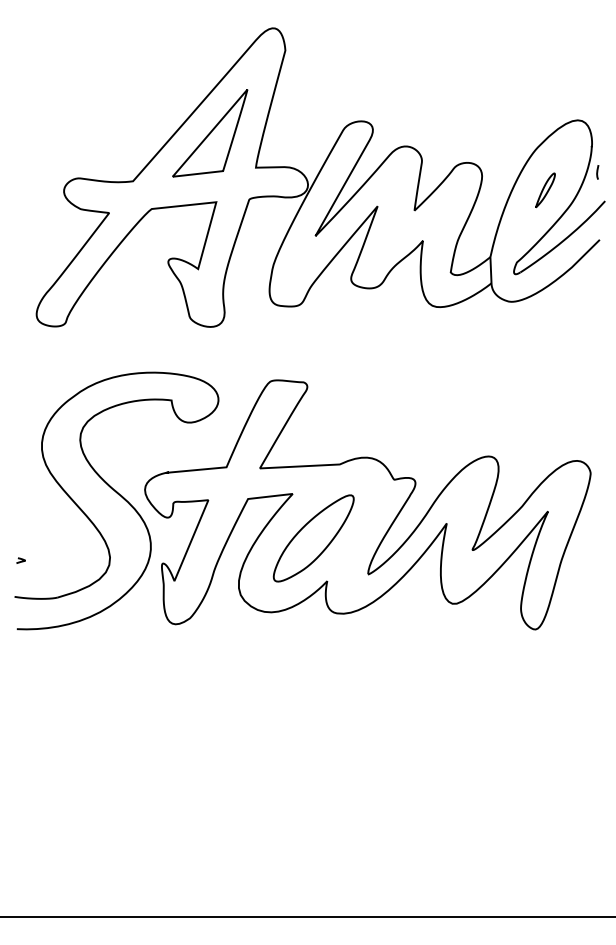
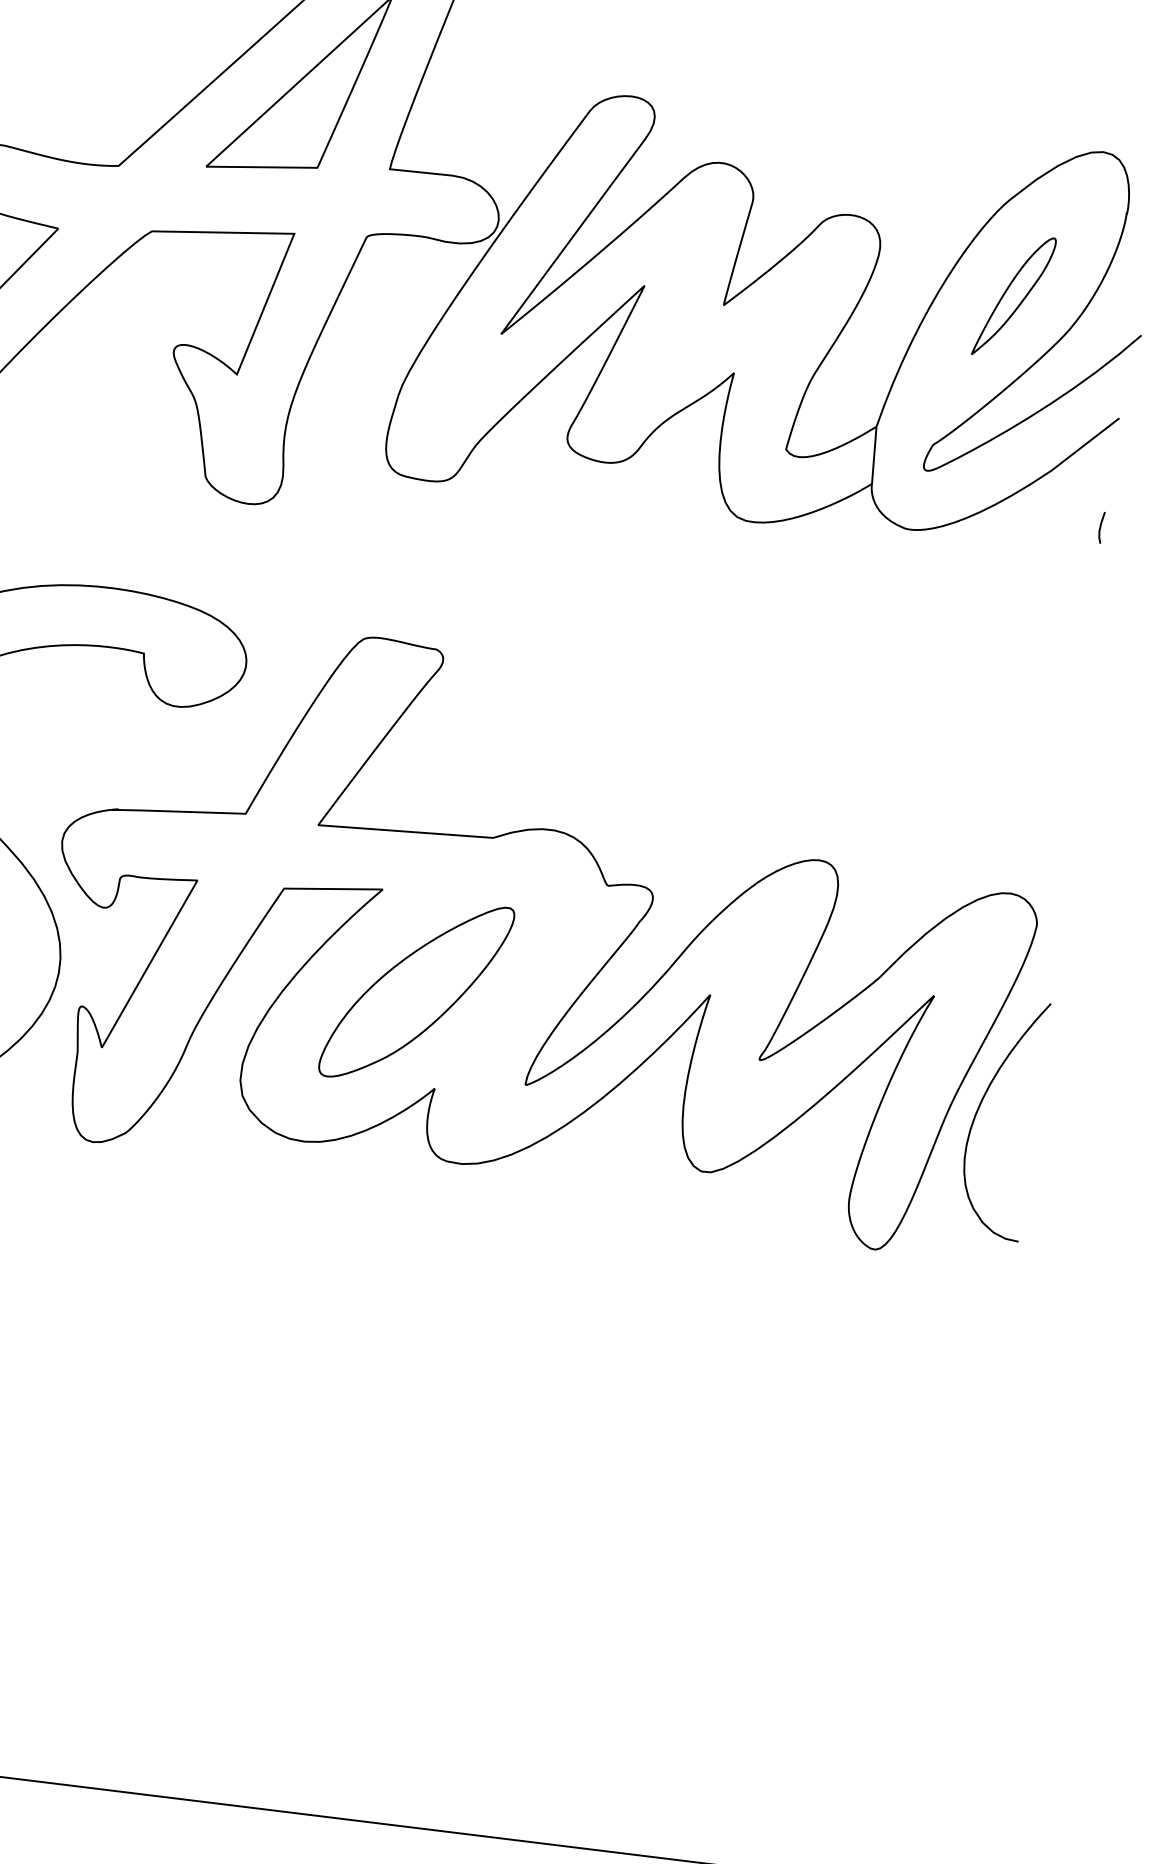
line: (597, 172) -> (1100, 527), moved
part: (545, 190) -> (1014, 296), size x1.67
curve: (575, 560) -> (980, 1110), added

